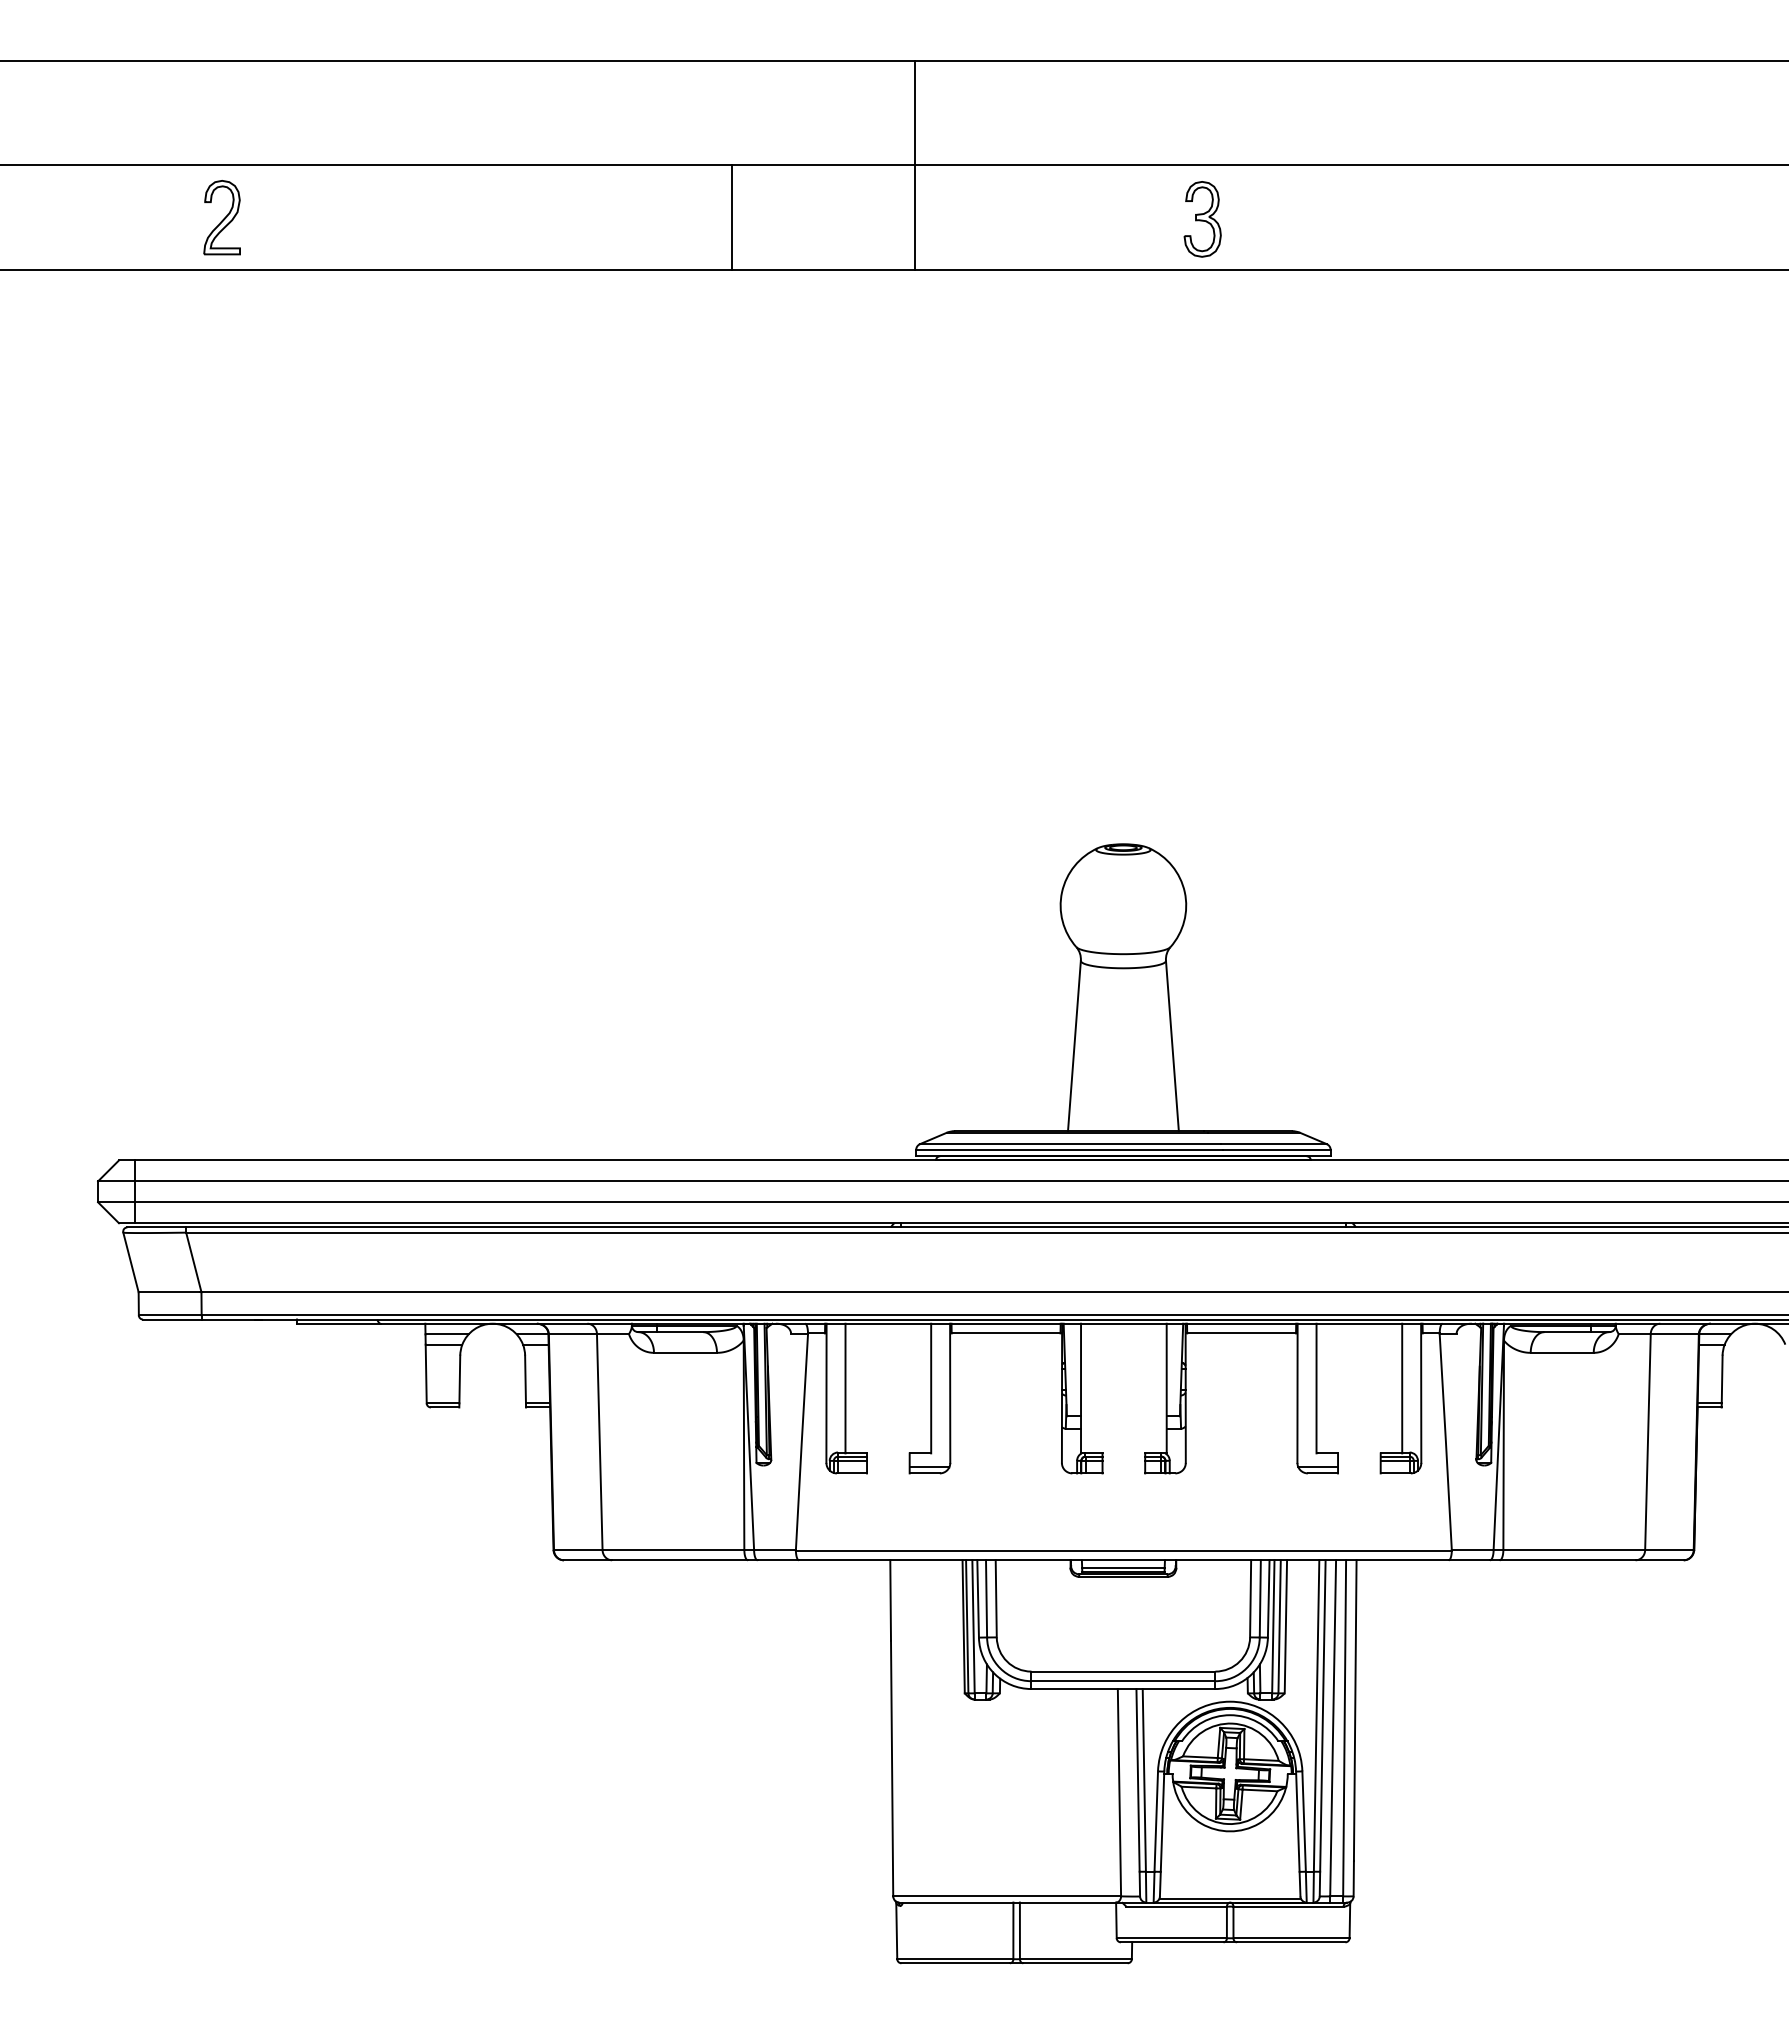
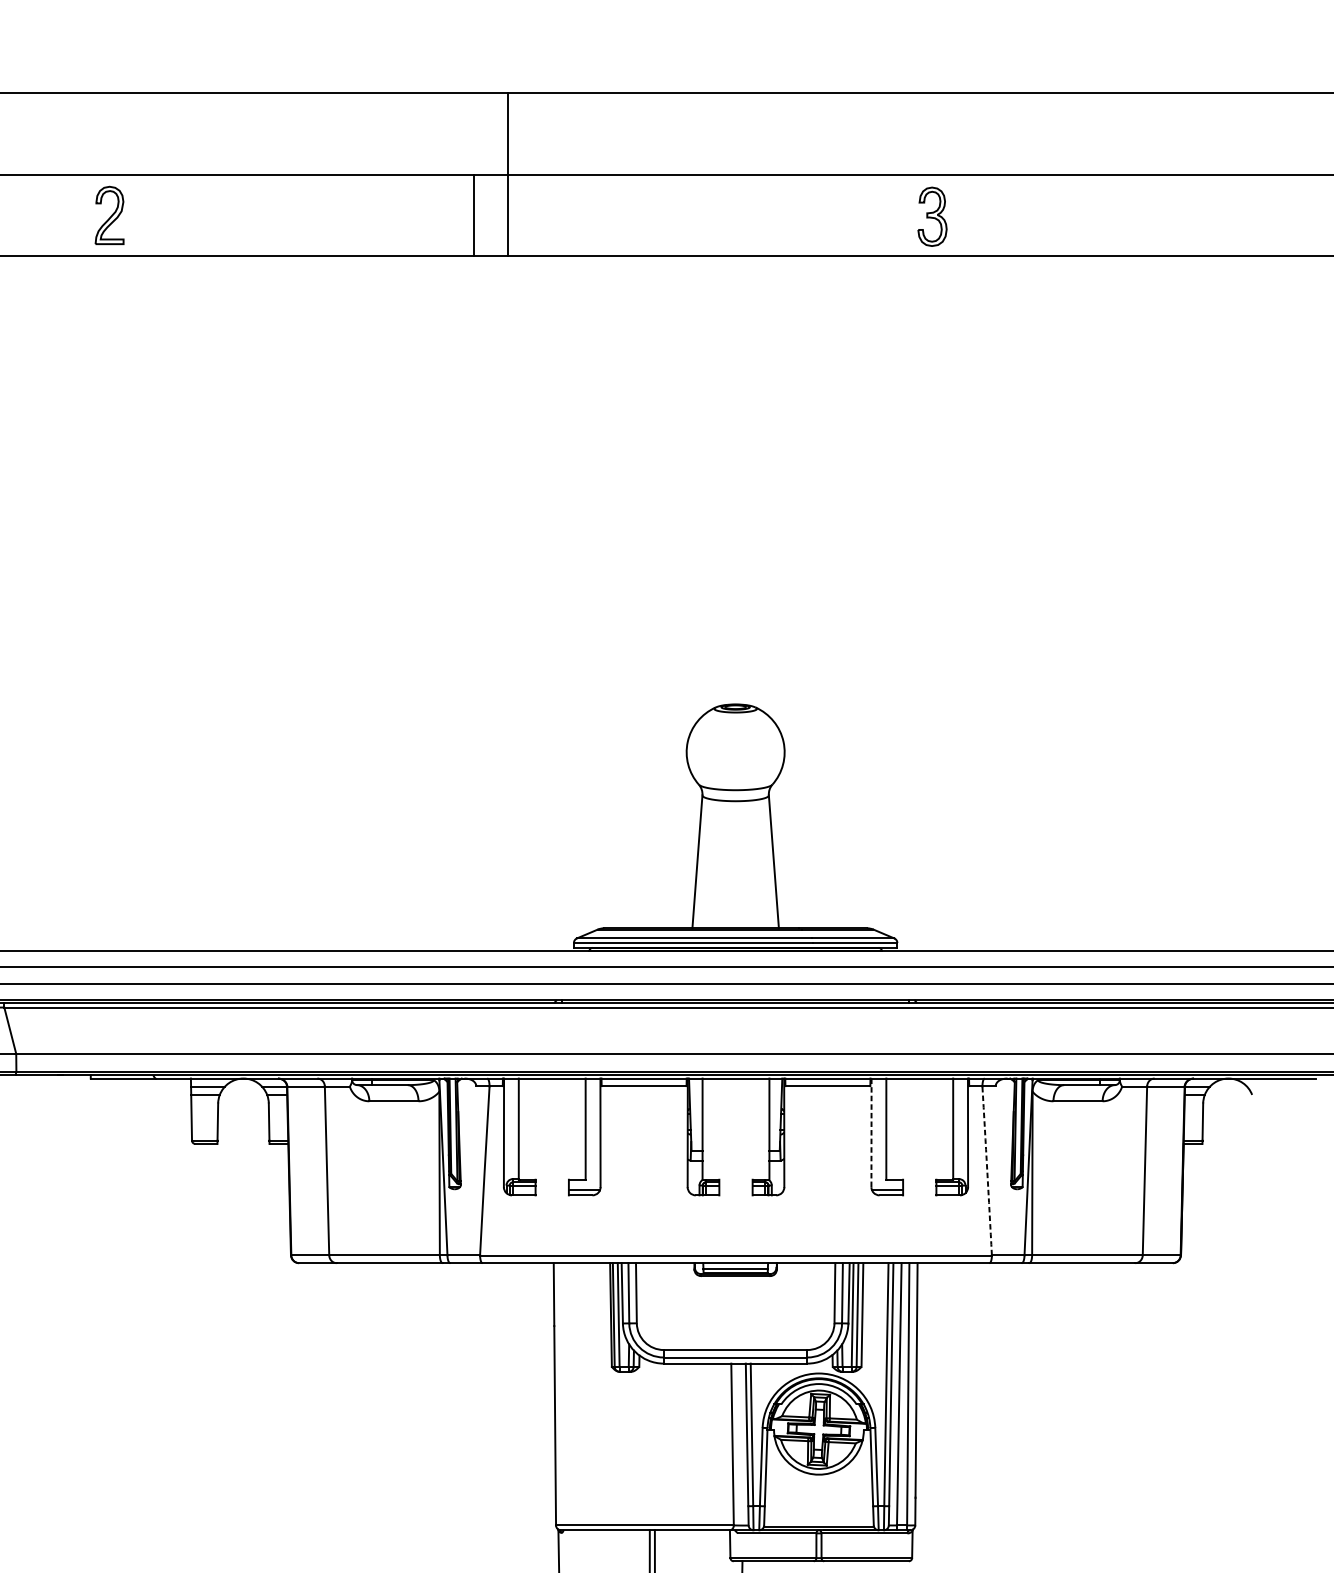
line: (915, 165) -> (507, 174), moved
part: (221, 217) -> (109, 215), moved
line: (732, 217) -> (474, 215), moved
part: (1202, 219) -> (932, 216), moved
line: (1297, 1393) -> (871, 1133), solid -> dashed
arc: (1445, 1442) -> (986, 1171), solid -> dashed

